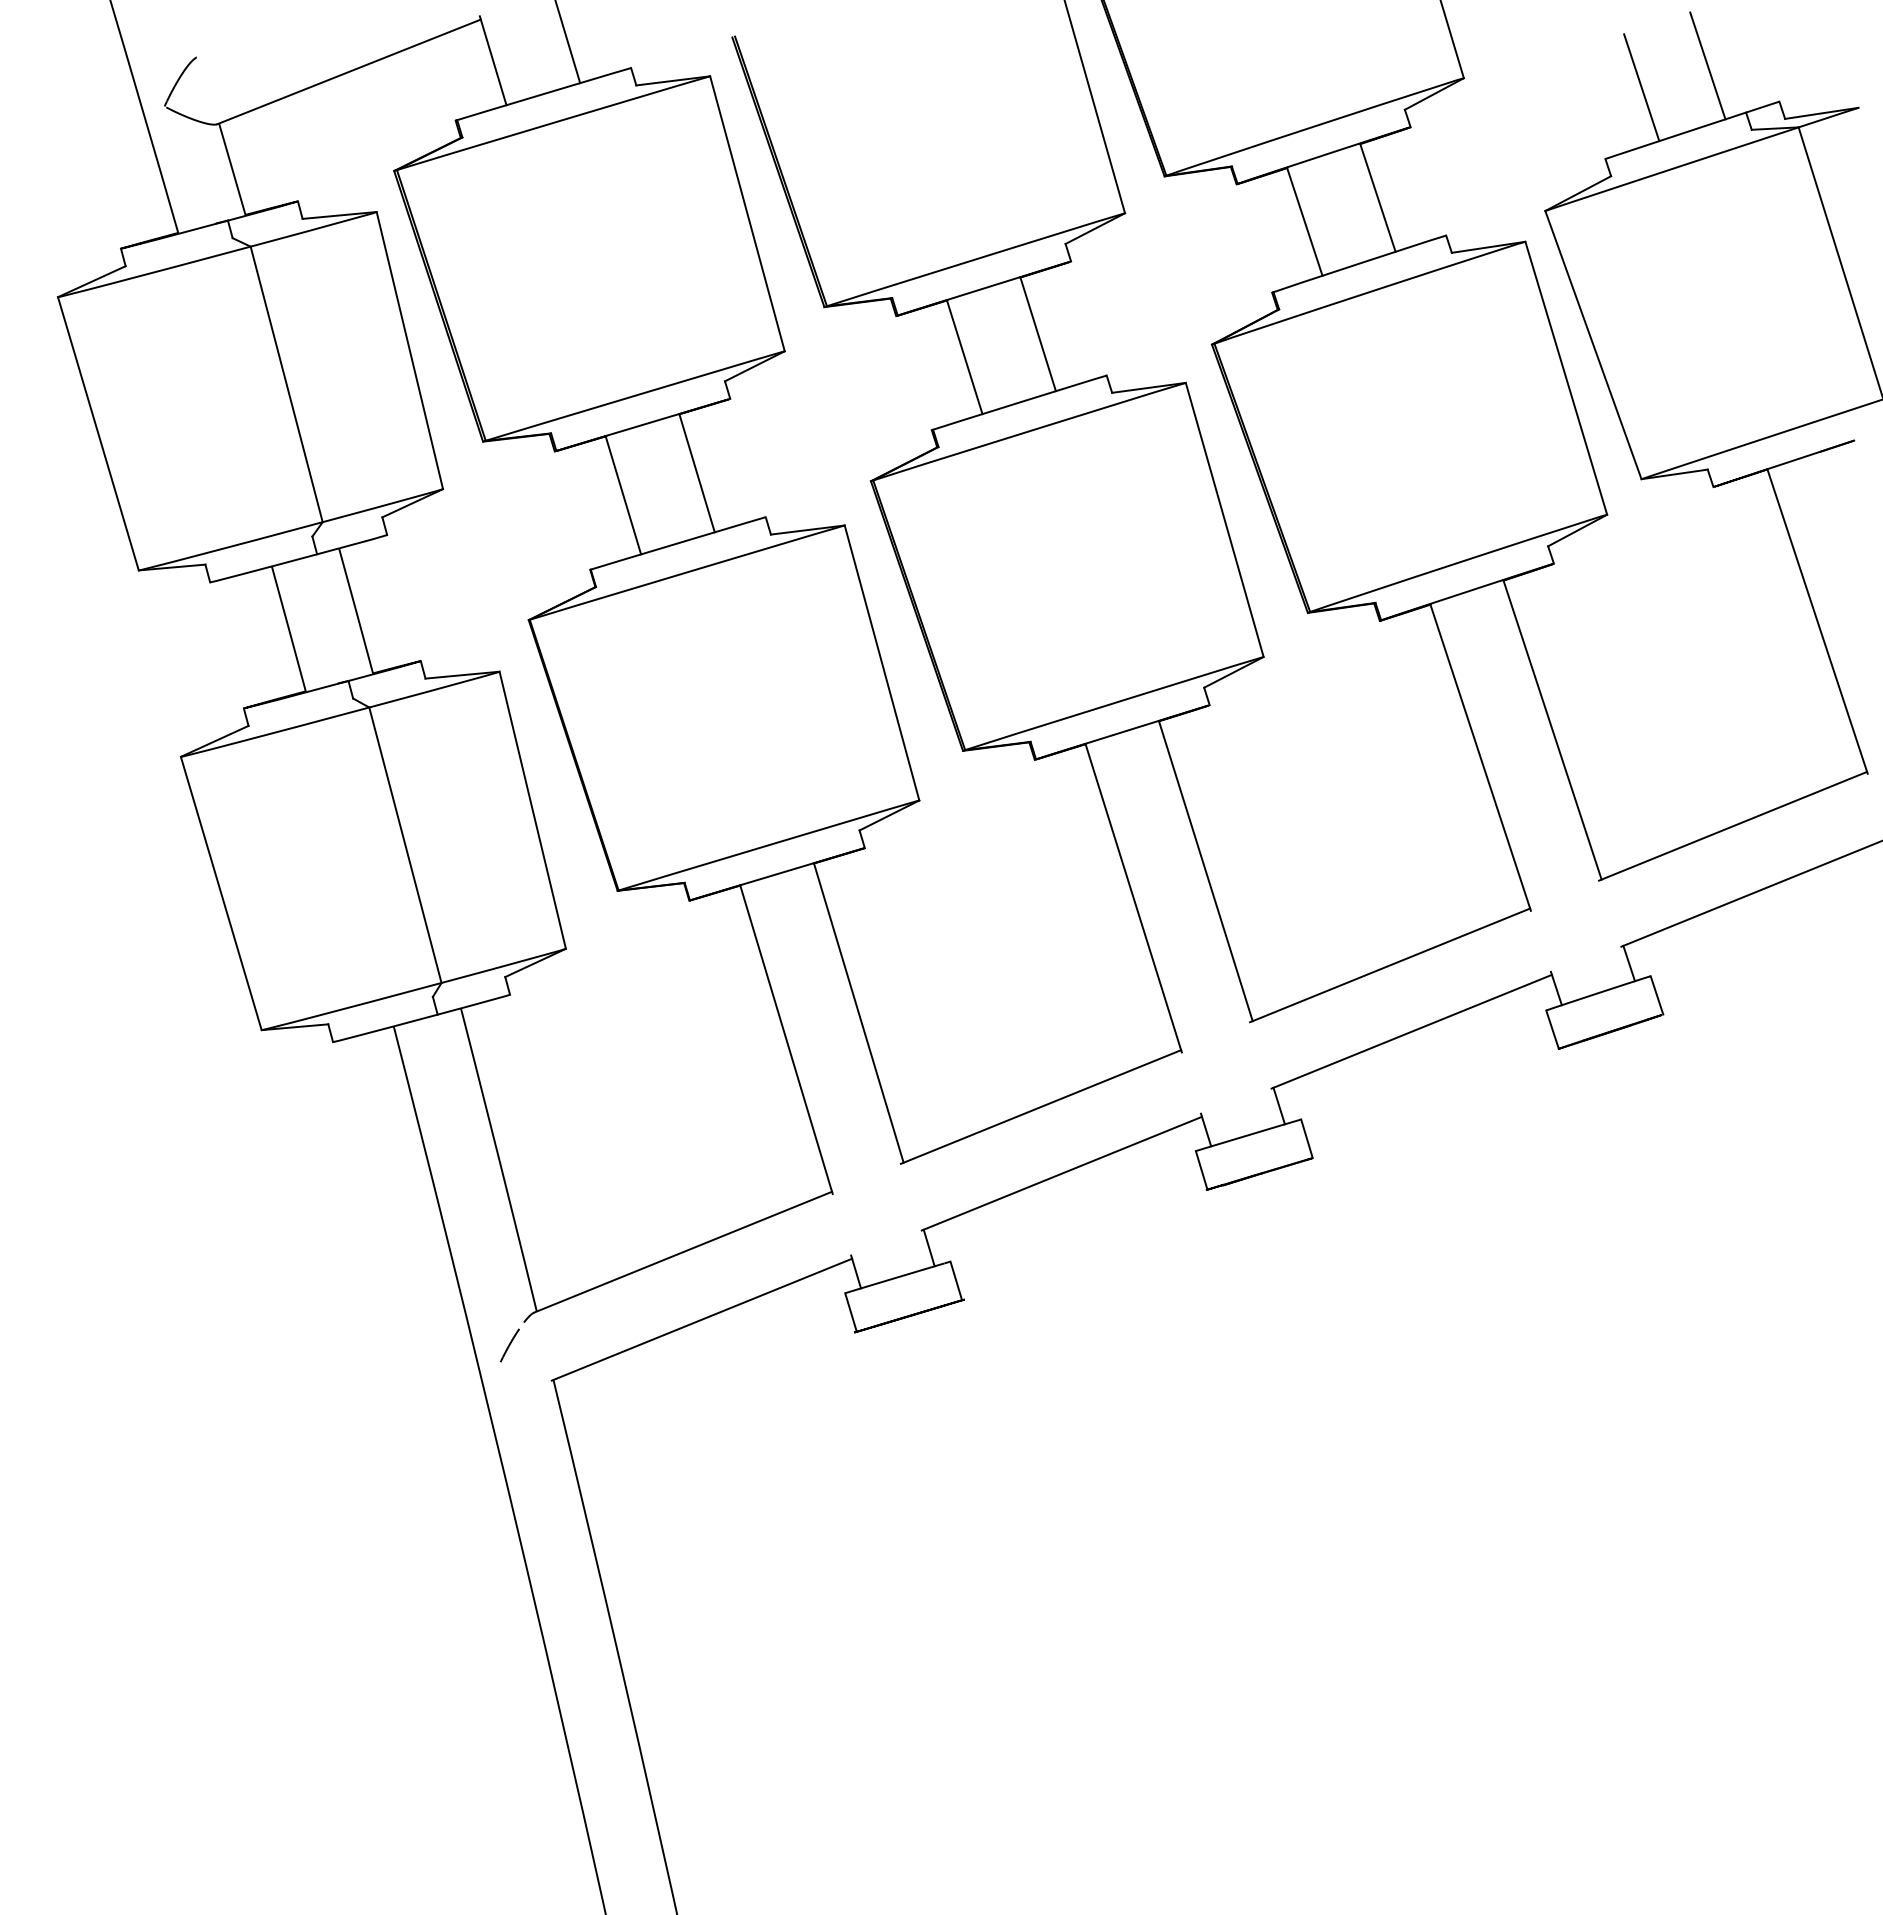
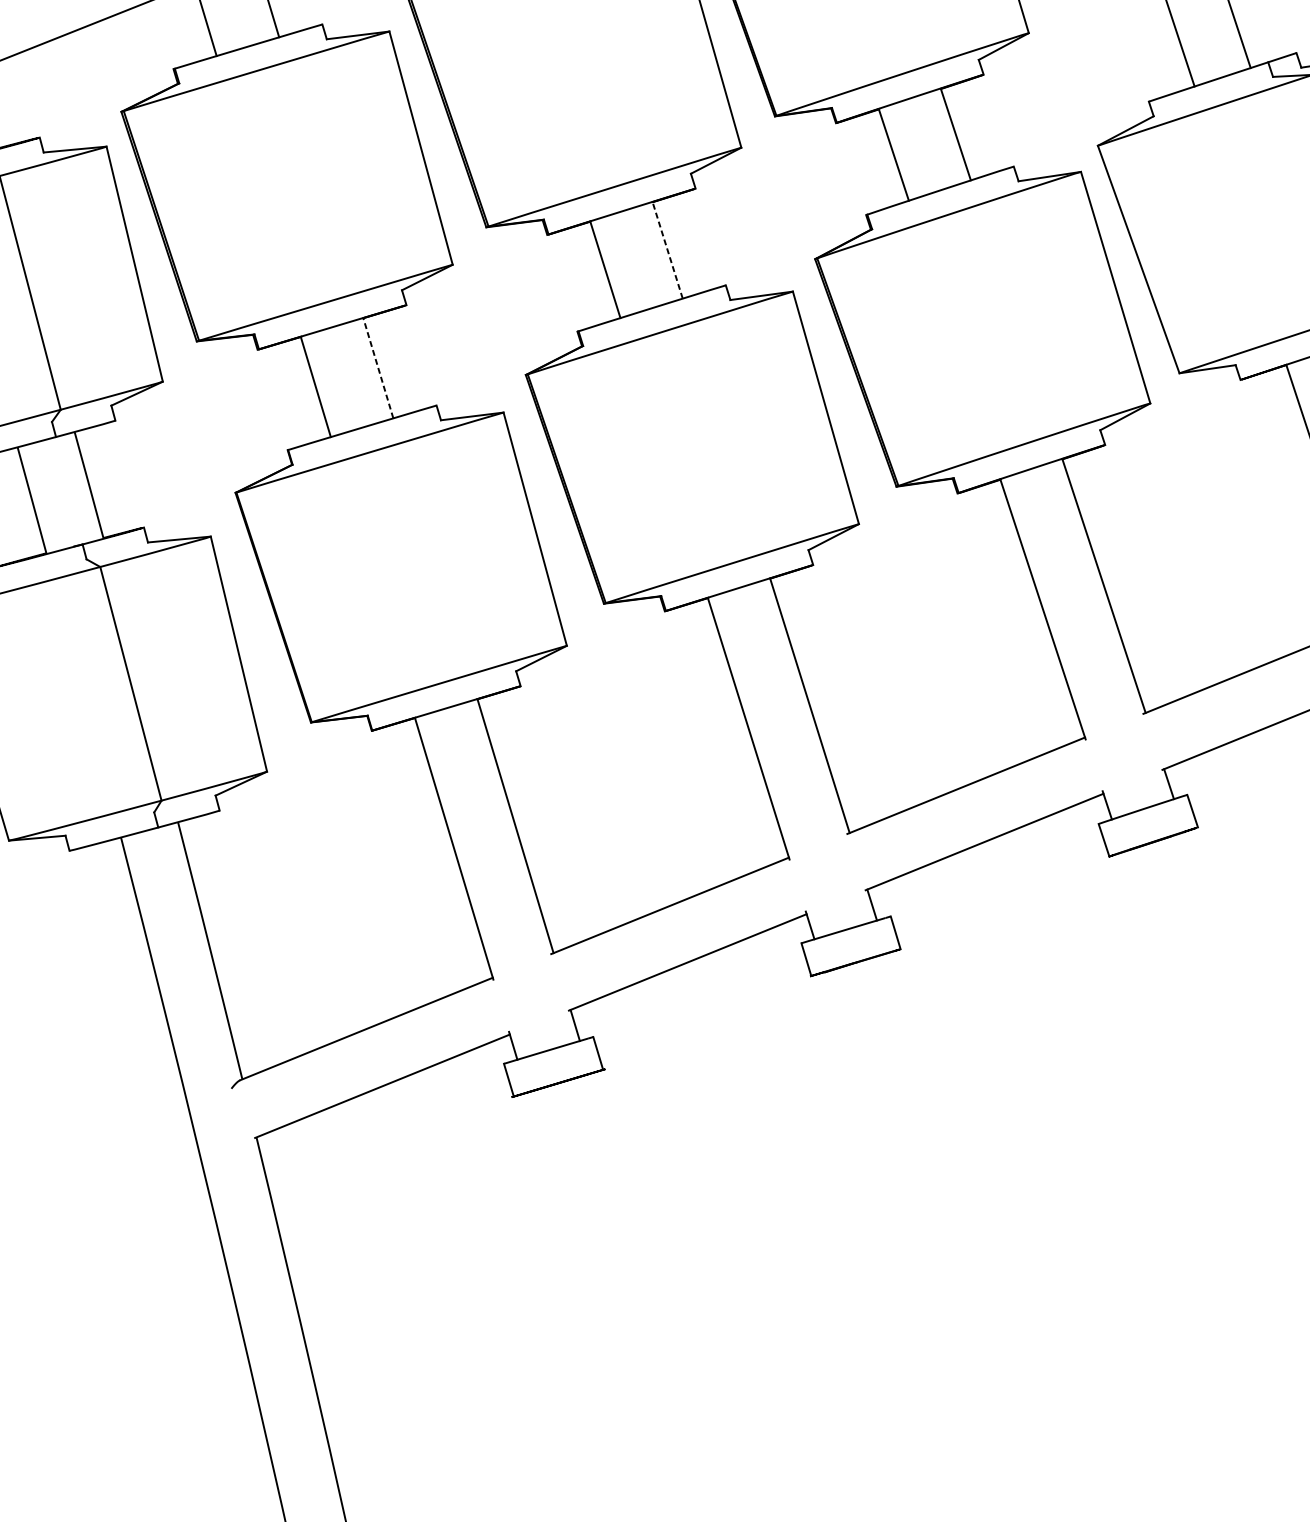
line: (1038, 334) -> (667, 250), solid -> dashed
line: (697, 473) -> (378, 368), solid -> dashed
line: (509, 1345) -> (219, 1108), removed

